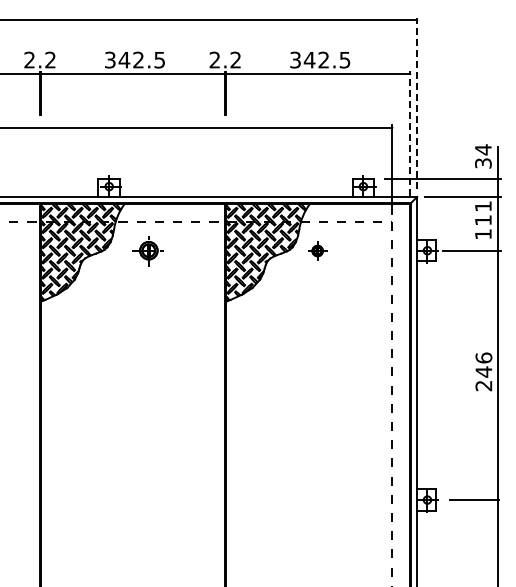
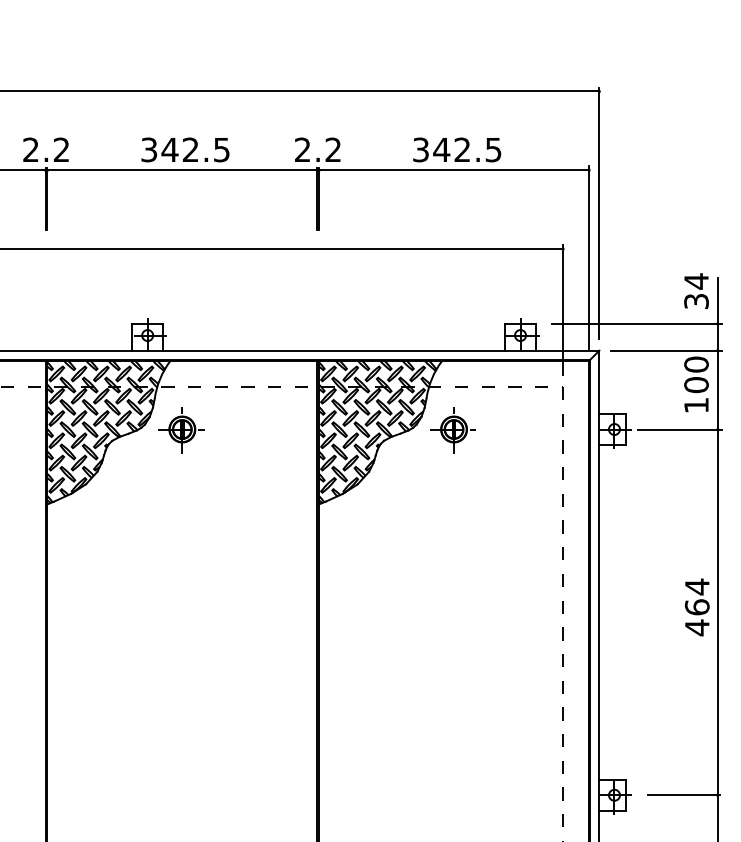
line: (417, 103) -> (599, 213), dashed -> solid
line: (410, 133) -> (589, 257), dashed -> solid
text: (483, 213) -> (696, 374), 111 -> 100
part: (147, 251) -> (180, 430), moved
part: (316, 251) -> (451, 430), size x1.67
text: (483, 371) -> (696, 606), 246 -> 464

